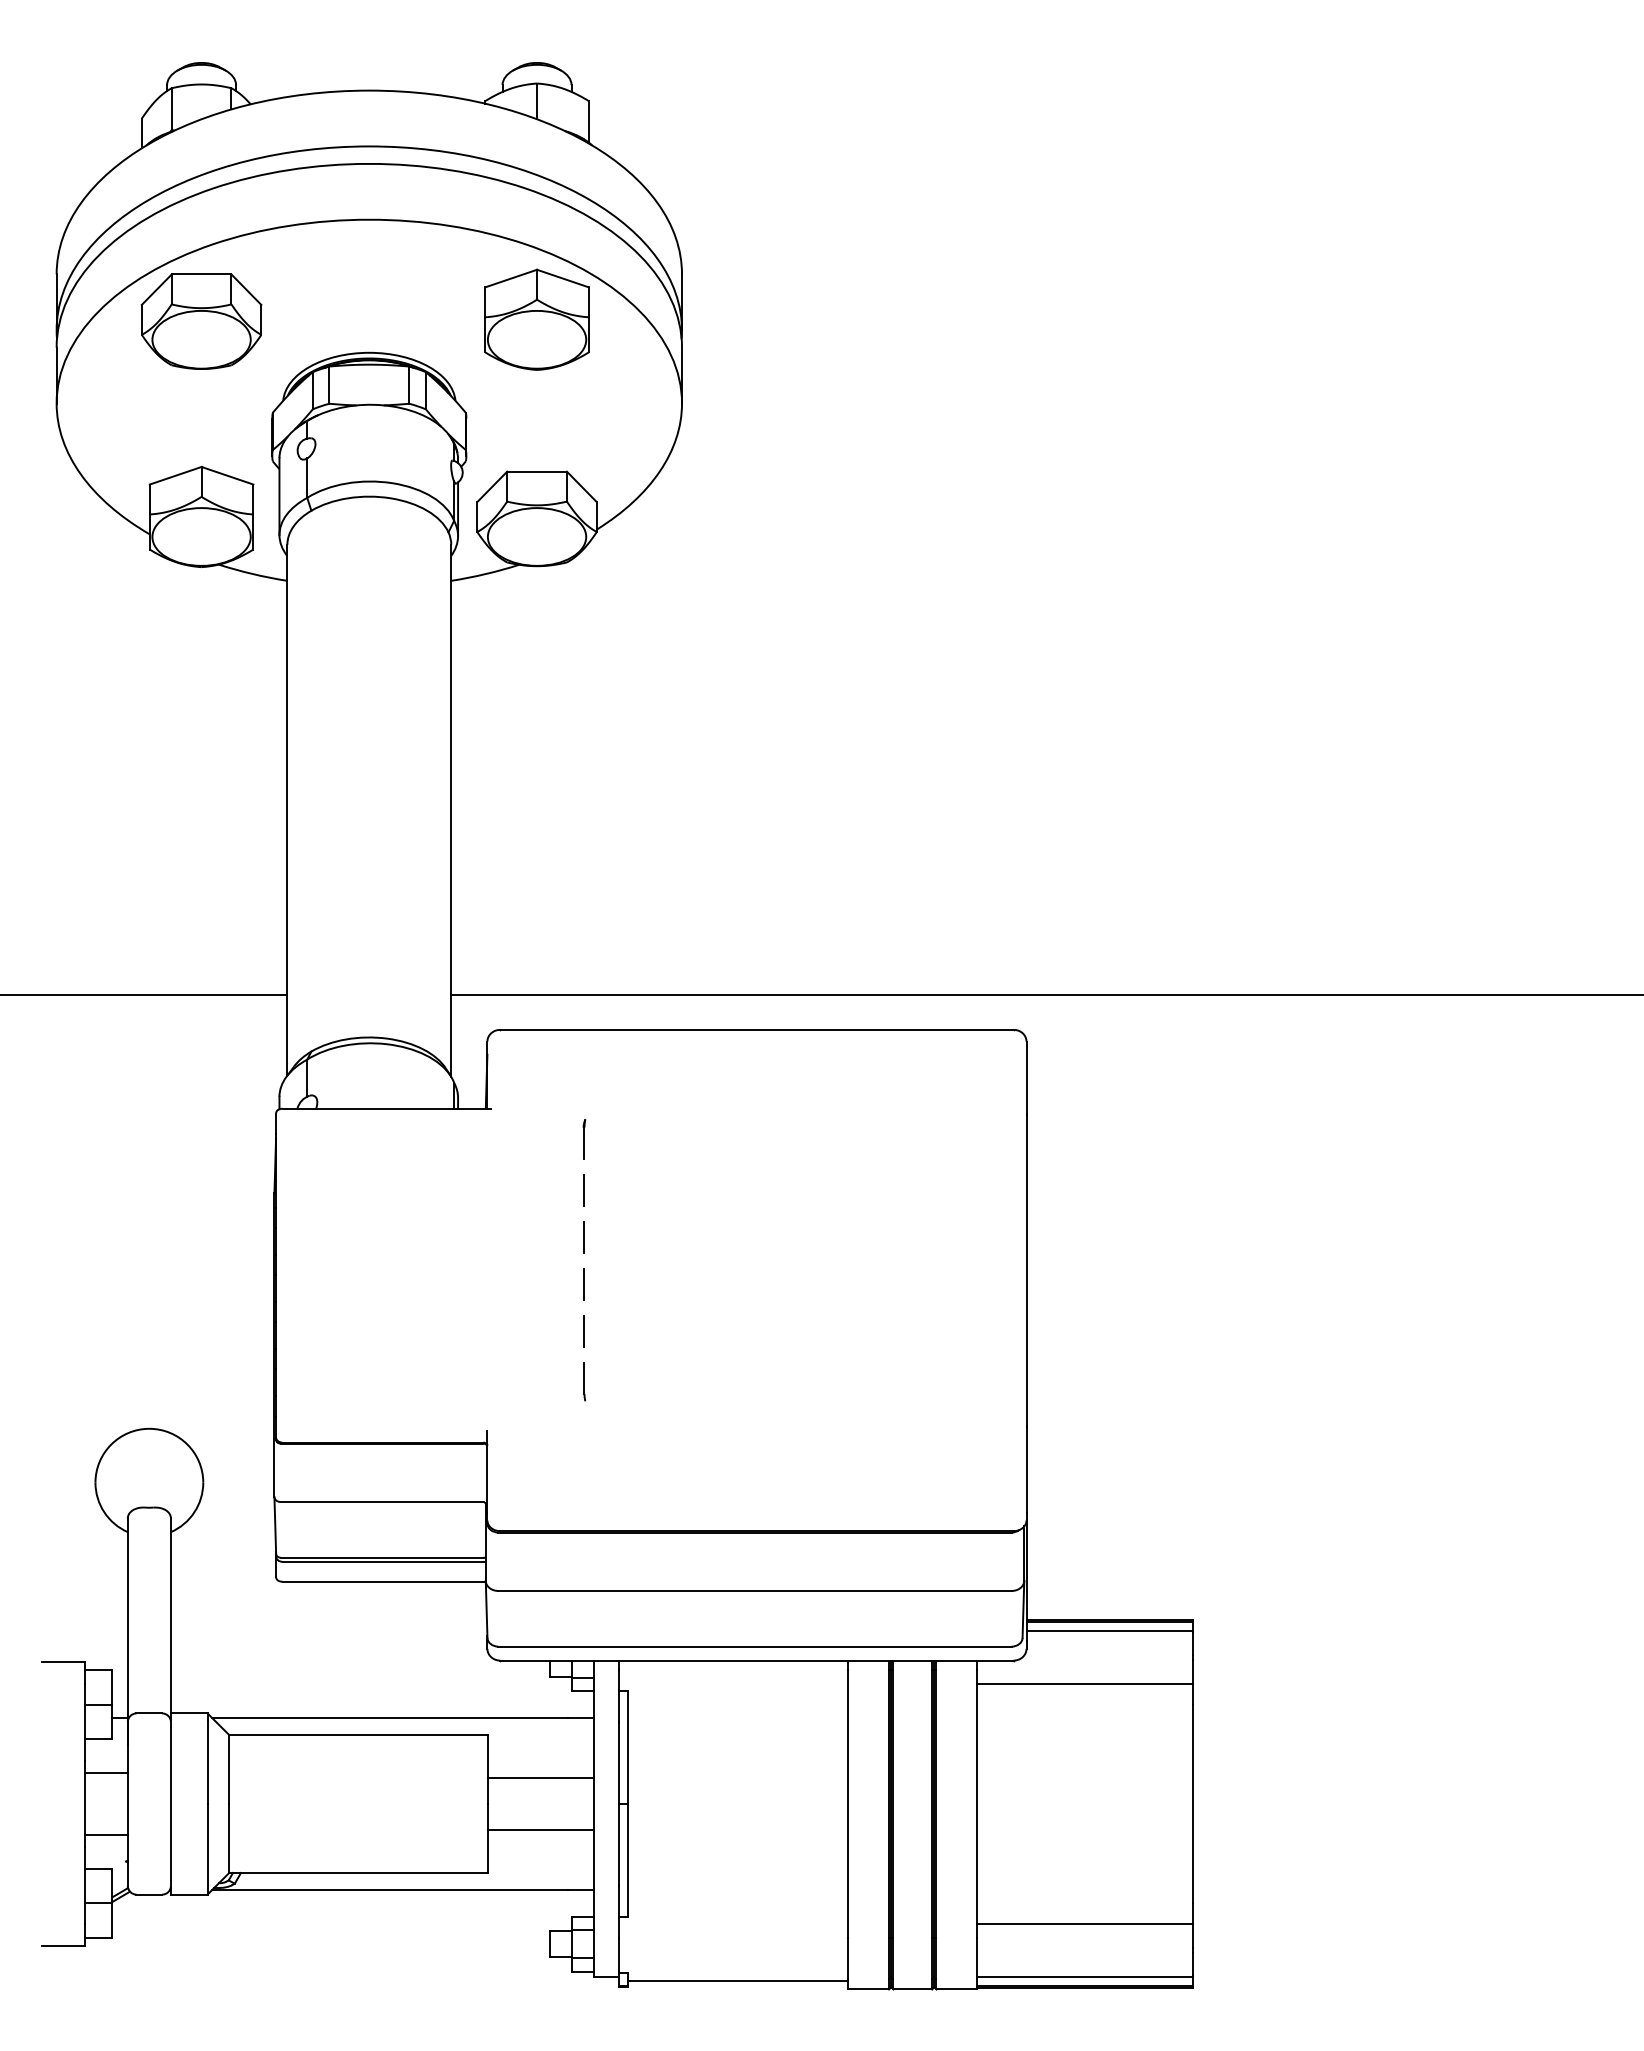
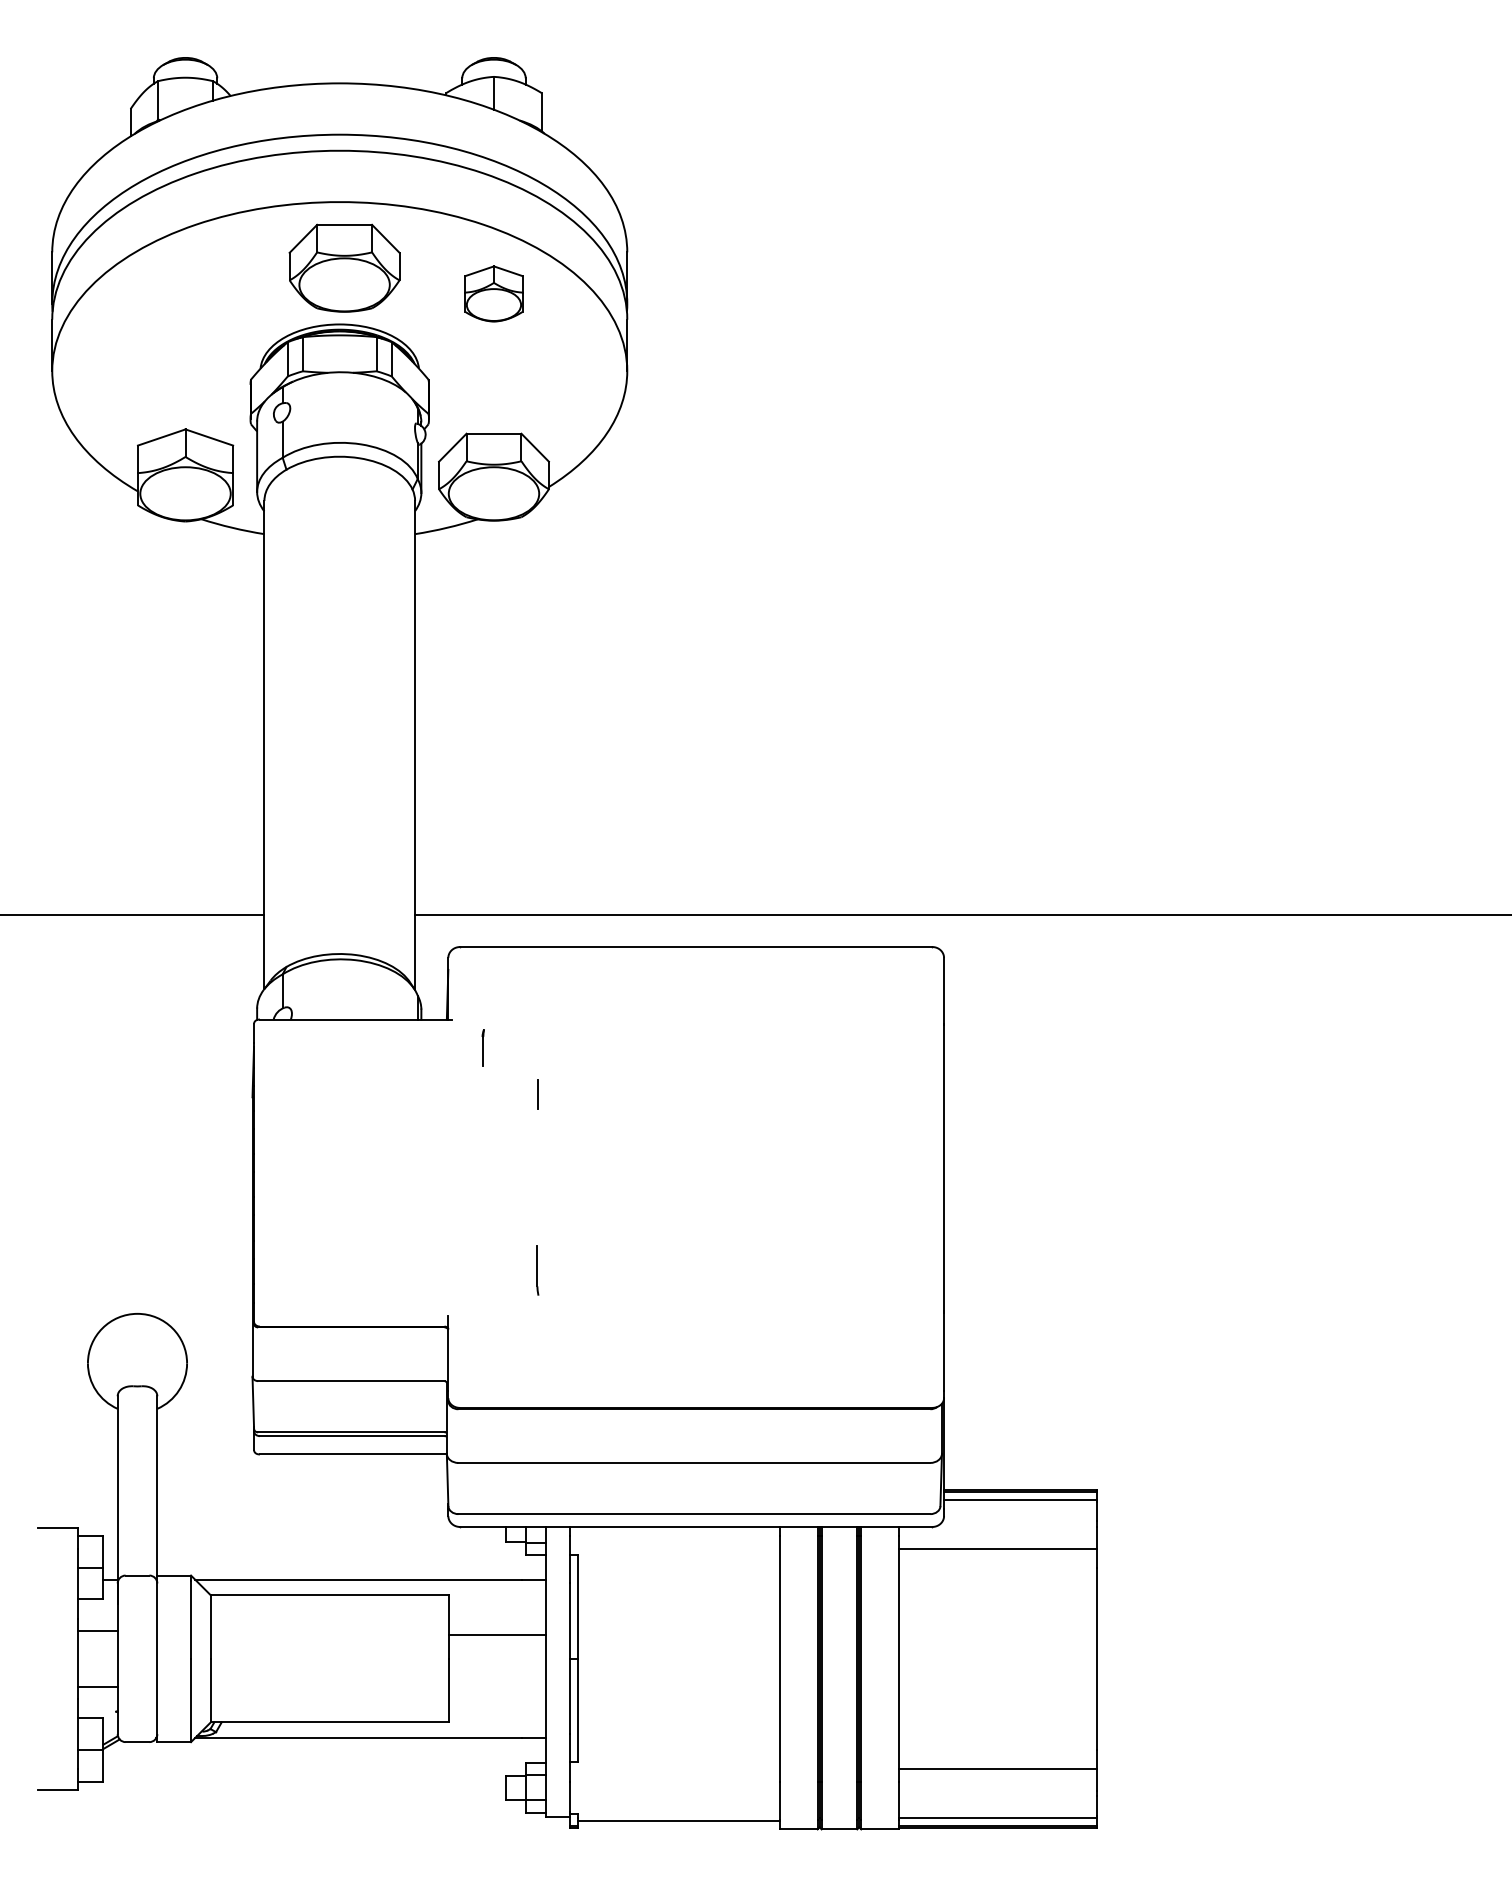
part: (536, 319) -> (493, 293), size x0.6
part: (201, 321) -> (344, 268), moved
part: (584, 1139) -> (483, 1047), moved
line: (584, 1237) -> (537, 1137), removed
line: (584, 1284) -> (537, 1181), removed
line: (584, 1331) -> (537, 1224), removed
part: (584, 1381) -> (537, 1270), size x1.4
line: (540, 1829) -> (497, 1682), removed

